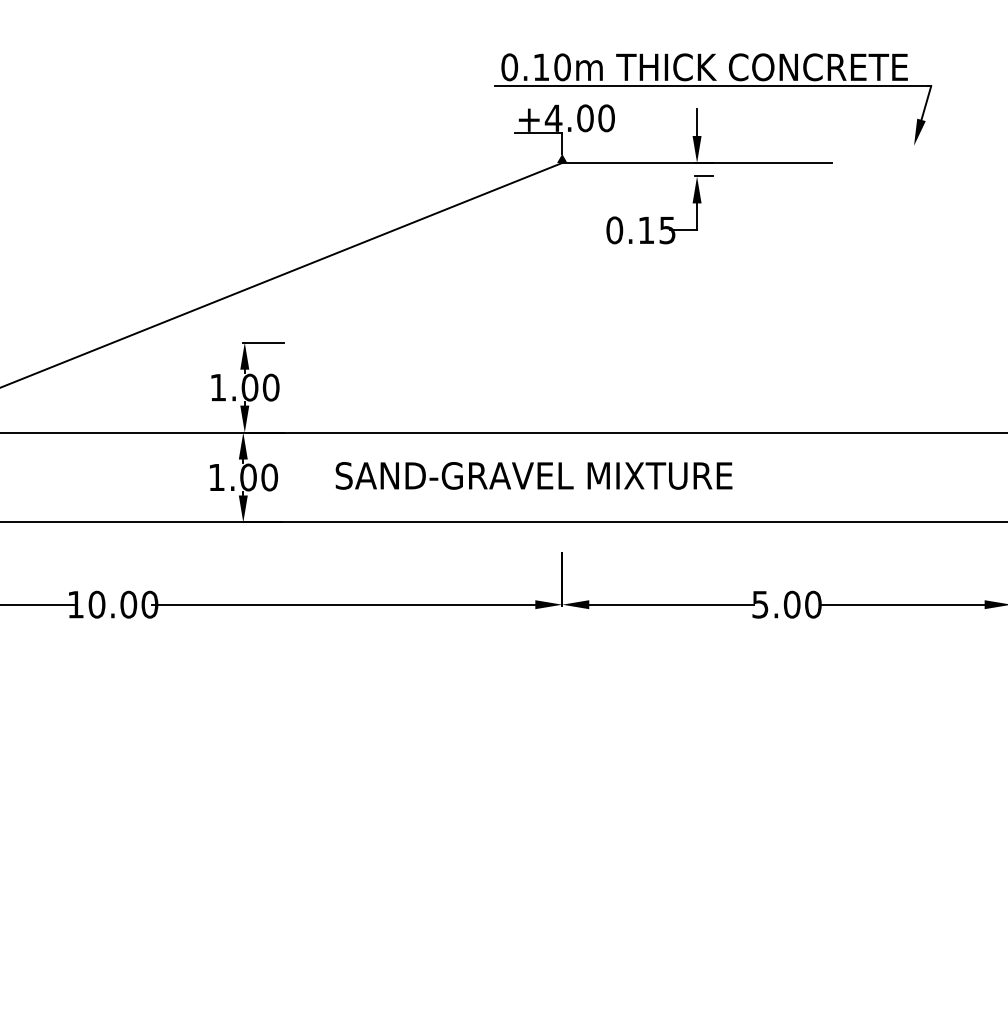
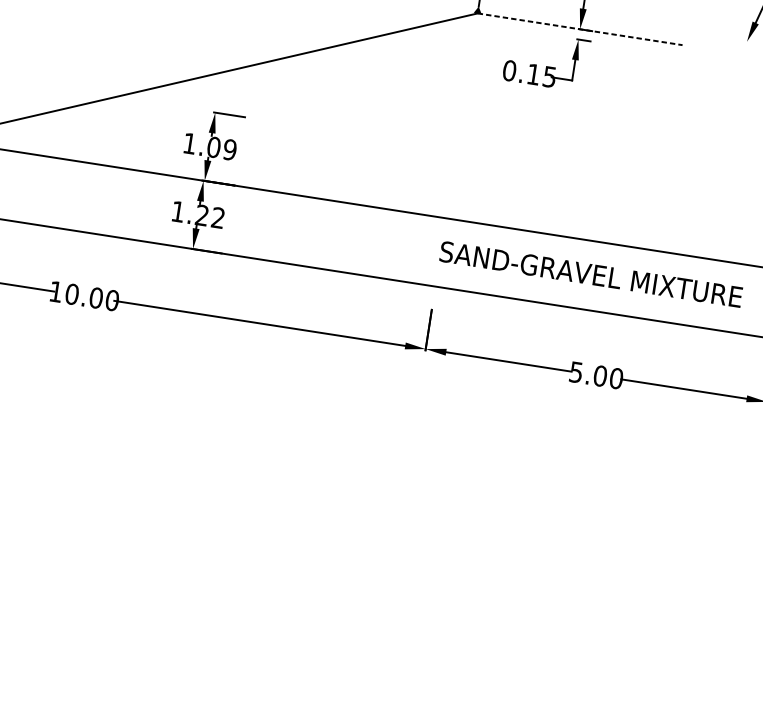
line: (697, 162) -> (580, 28), solid -> dashed
text: (270, 387) -> (229, 149), 1.00 -> 1.09
text: (533, 475) -> (590, 274), moved
text: (259, 477) -> (210, 216), 1.00 -> 1.22

